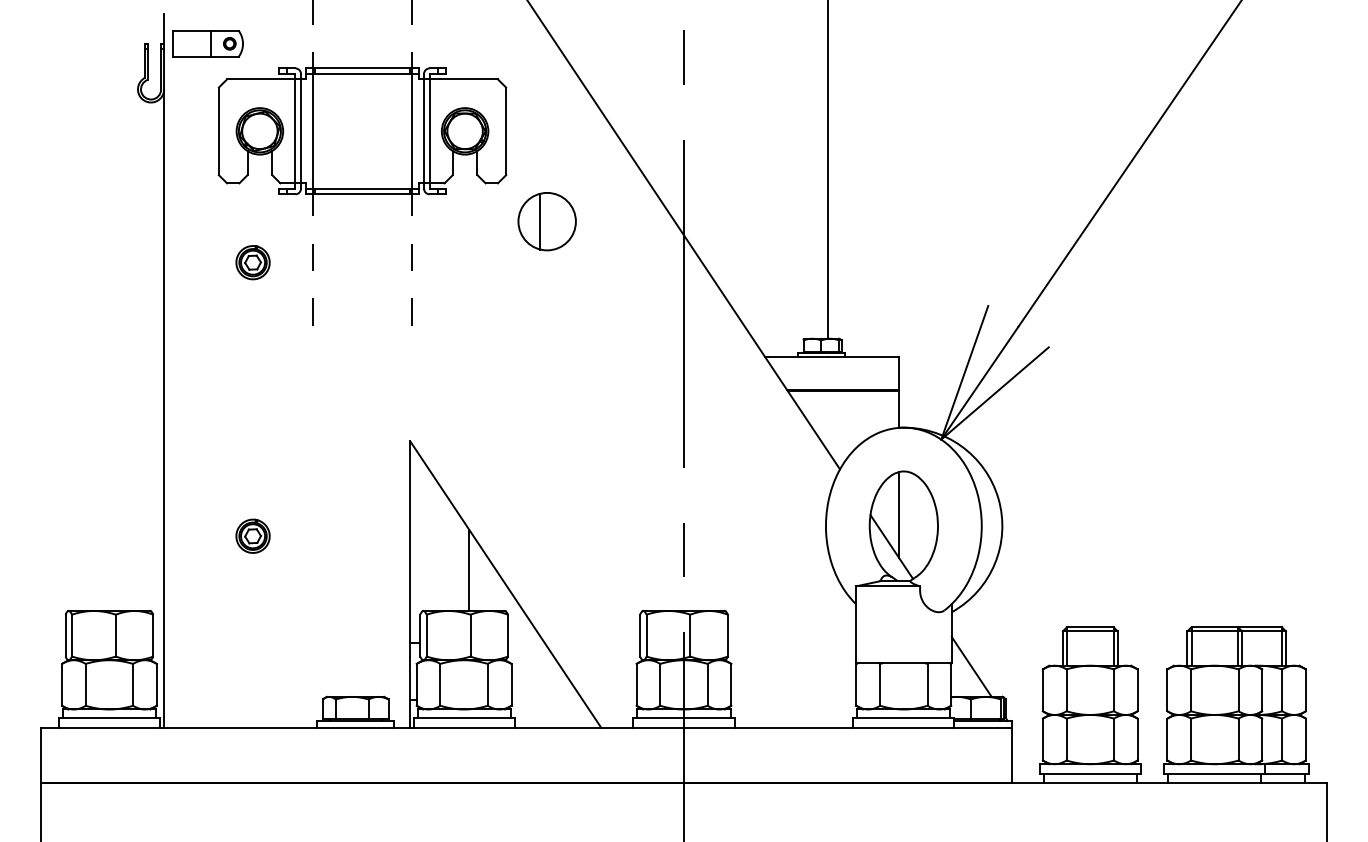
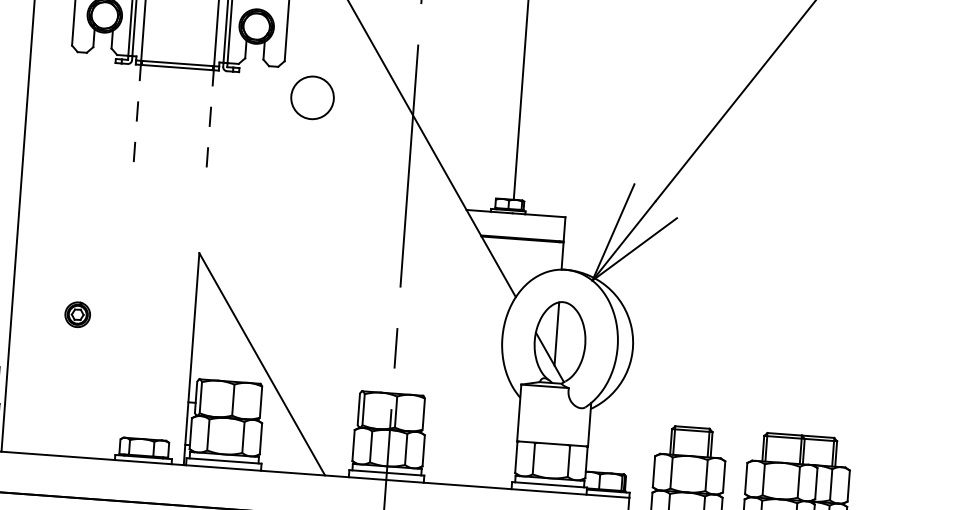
line: (540, 221) -> (307, 97), removed
part: (252, 262) -> (92, 112), removed
line: (469, 569) -> (236, 351), removed
line: (971, 666) -> (602, 450), removed

